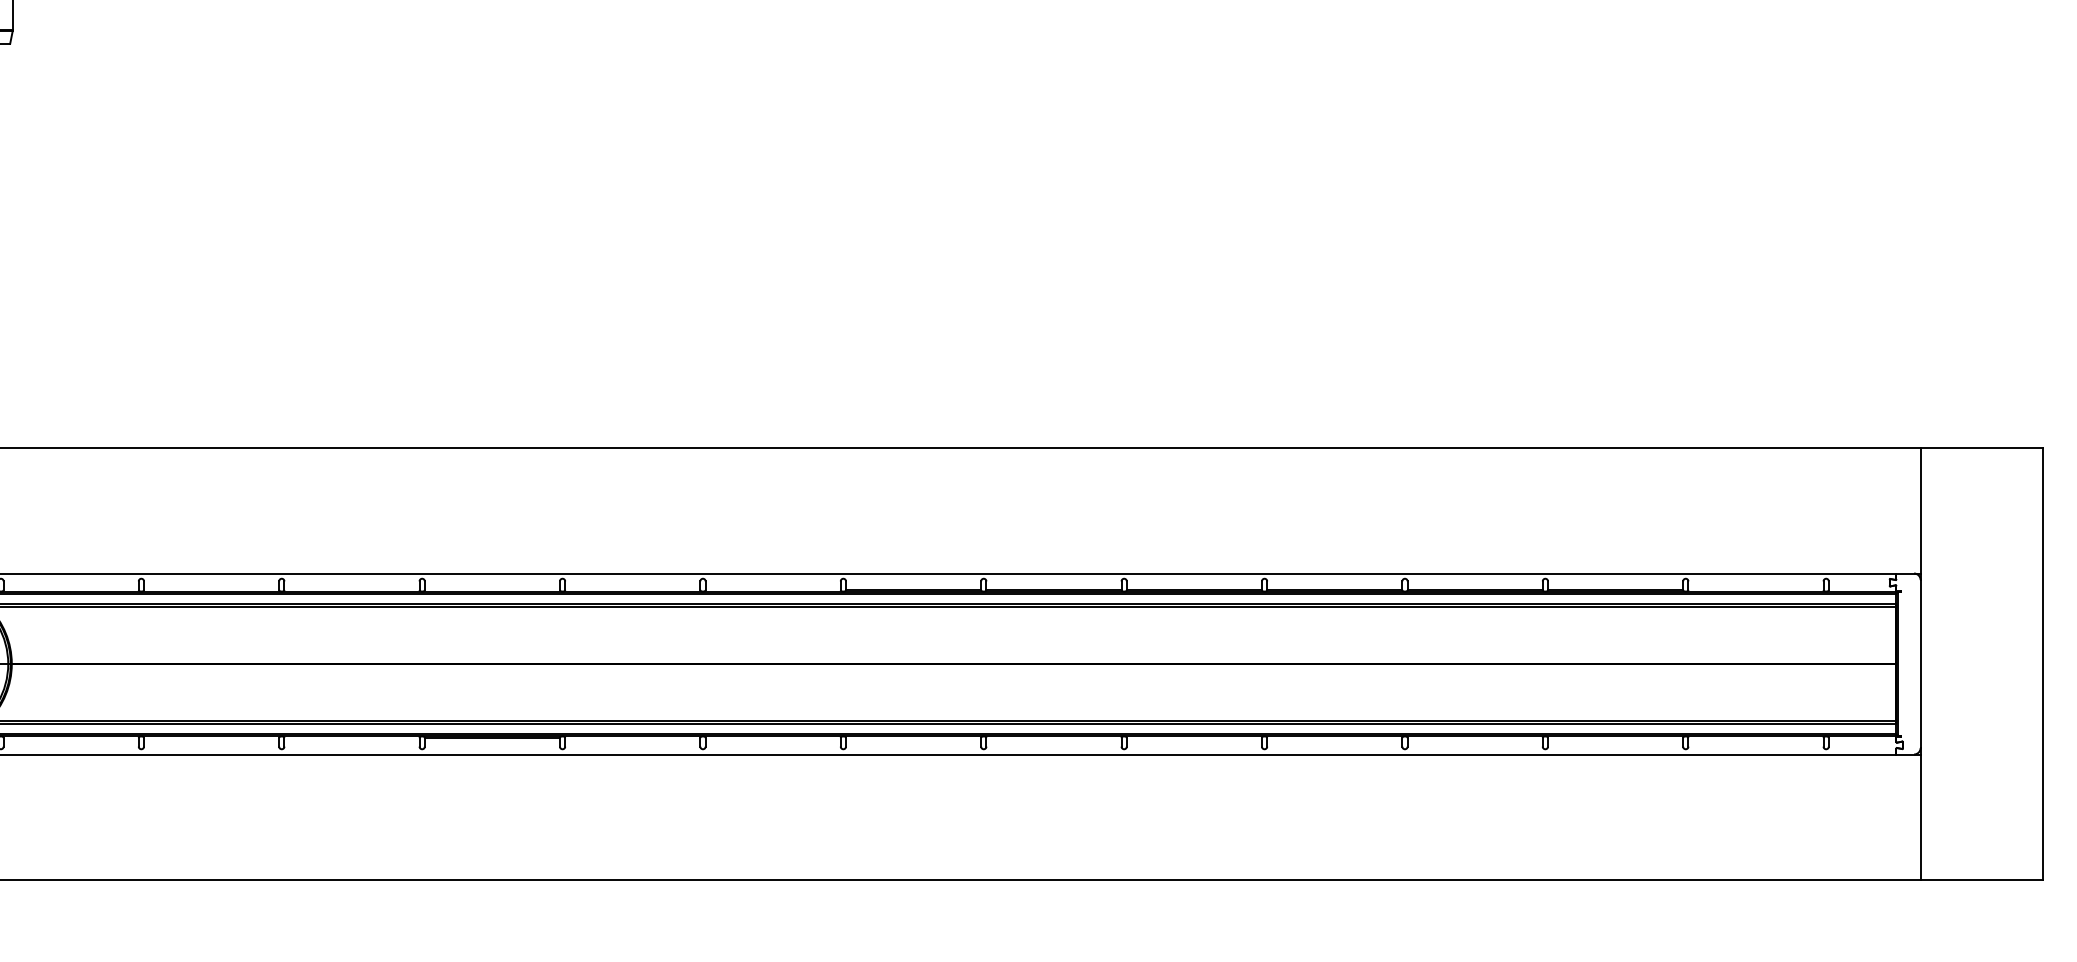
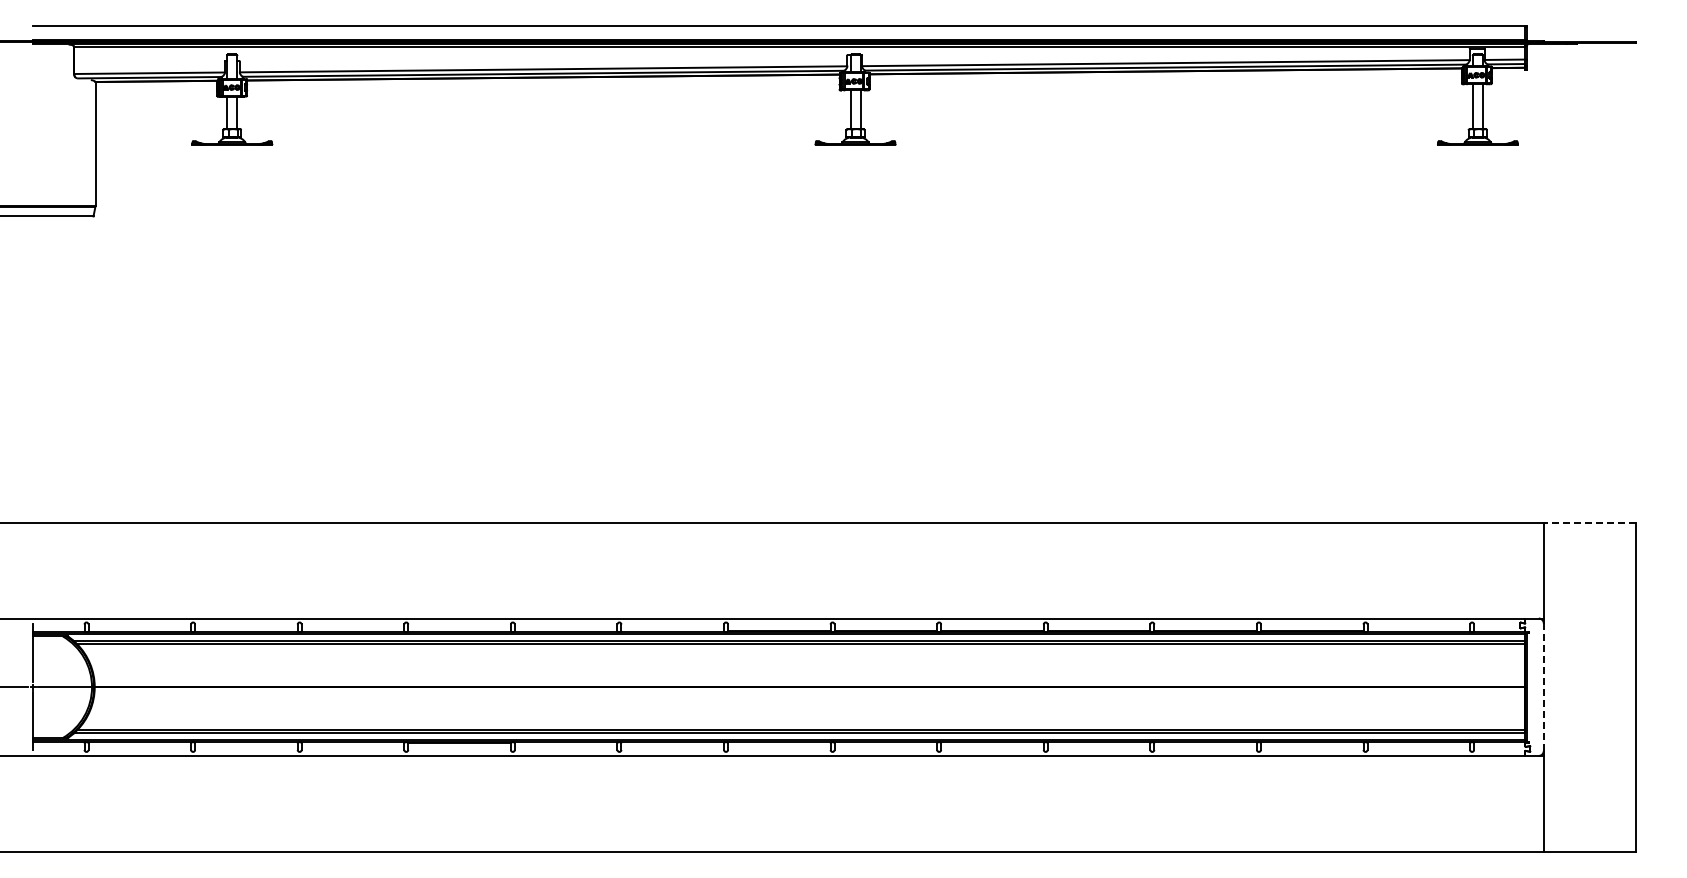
line: (1980, 447) -> (1589, 522), solid -> dashed
line: (1920, 664) -> (1543, 687), solid -> dashed

